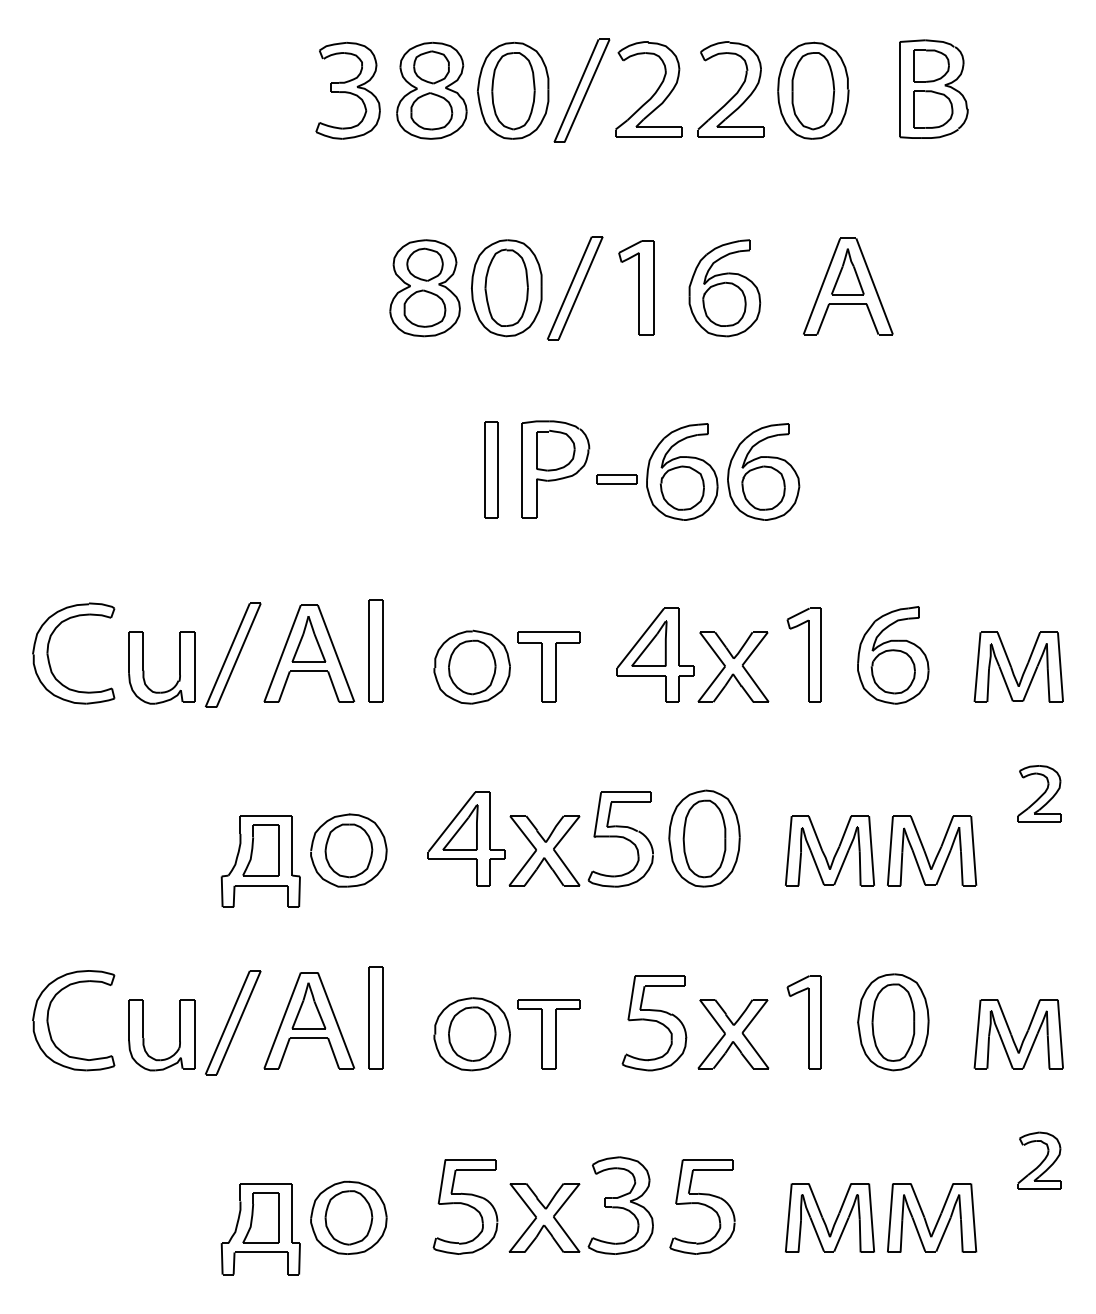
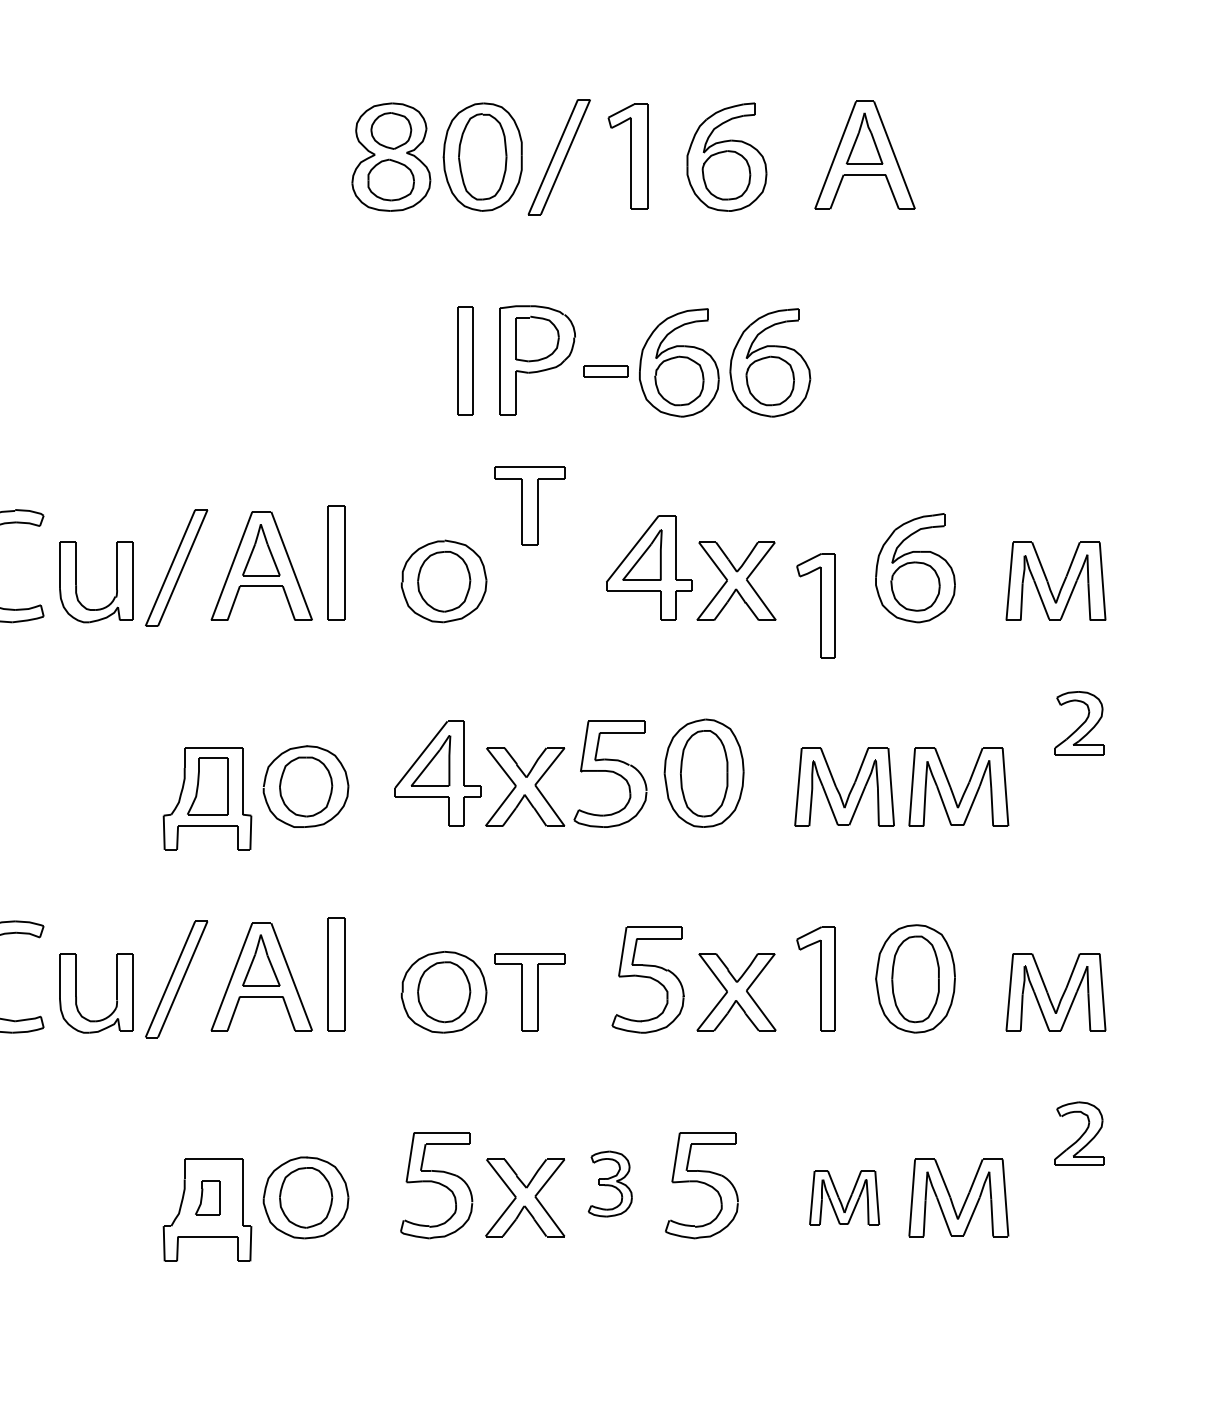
part: (803, 654) -> (814, 605), moved
part: (548, 666) -> (529, 505), moved
part: (620, 1205) -> (610, 1183), size x0.6
part: (260, 1217) -> (207, 1197), size x0.6
part: (829, 1217) -> (844, 1197), size x0.7

